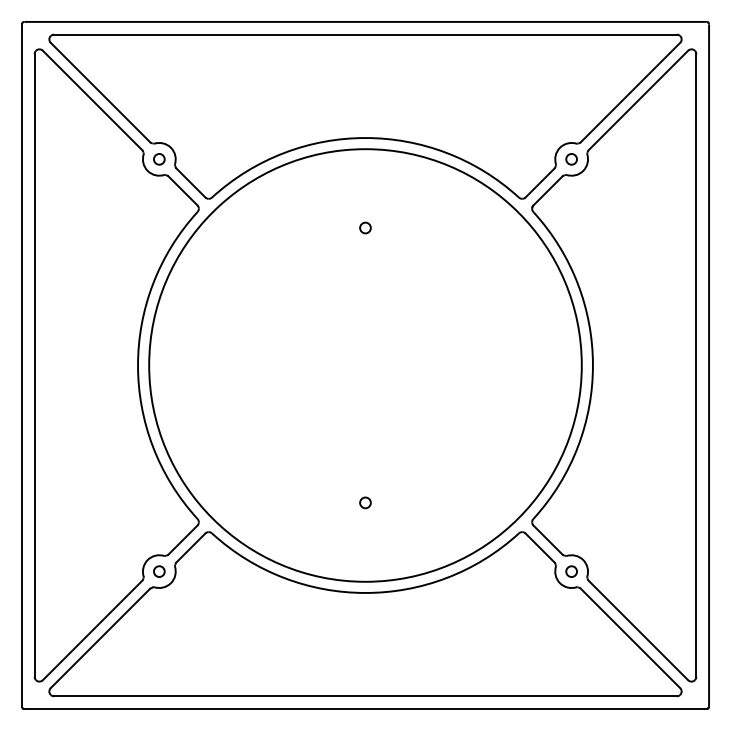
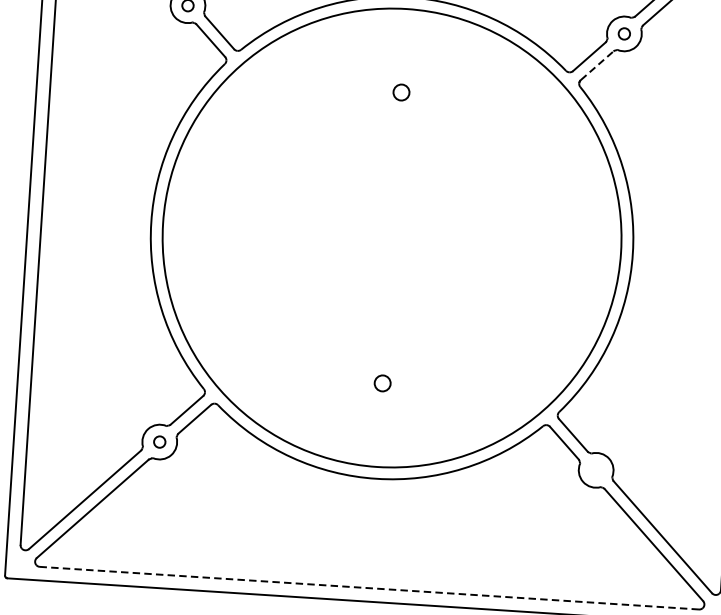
line: (548, 190) -> (597, 65), solid -> dashed
circle: (365, 227) -> (401, 91), size x1.4
circle: (365, 502) -> (382, 383), size x1.4
circle: (571, 571) -> (596, 470), removed
line: (365, 696) -> (369, 588), solid -> dashed

